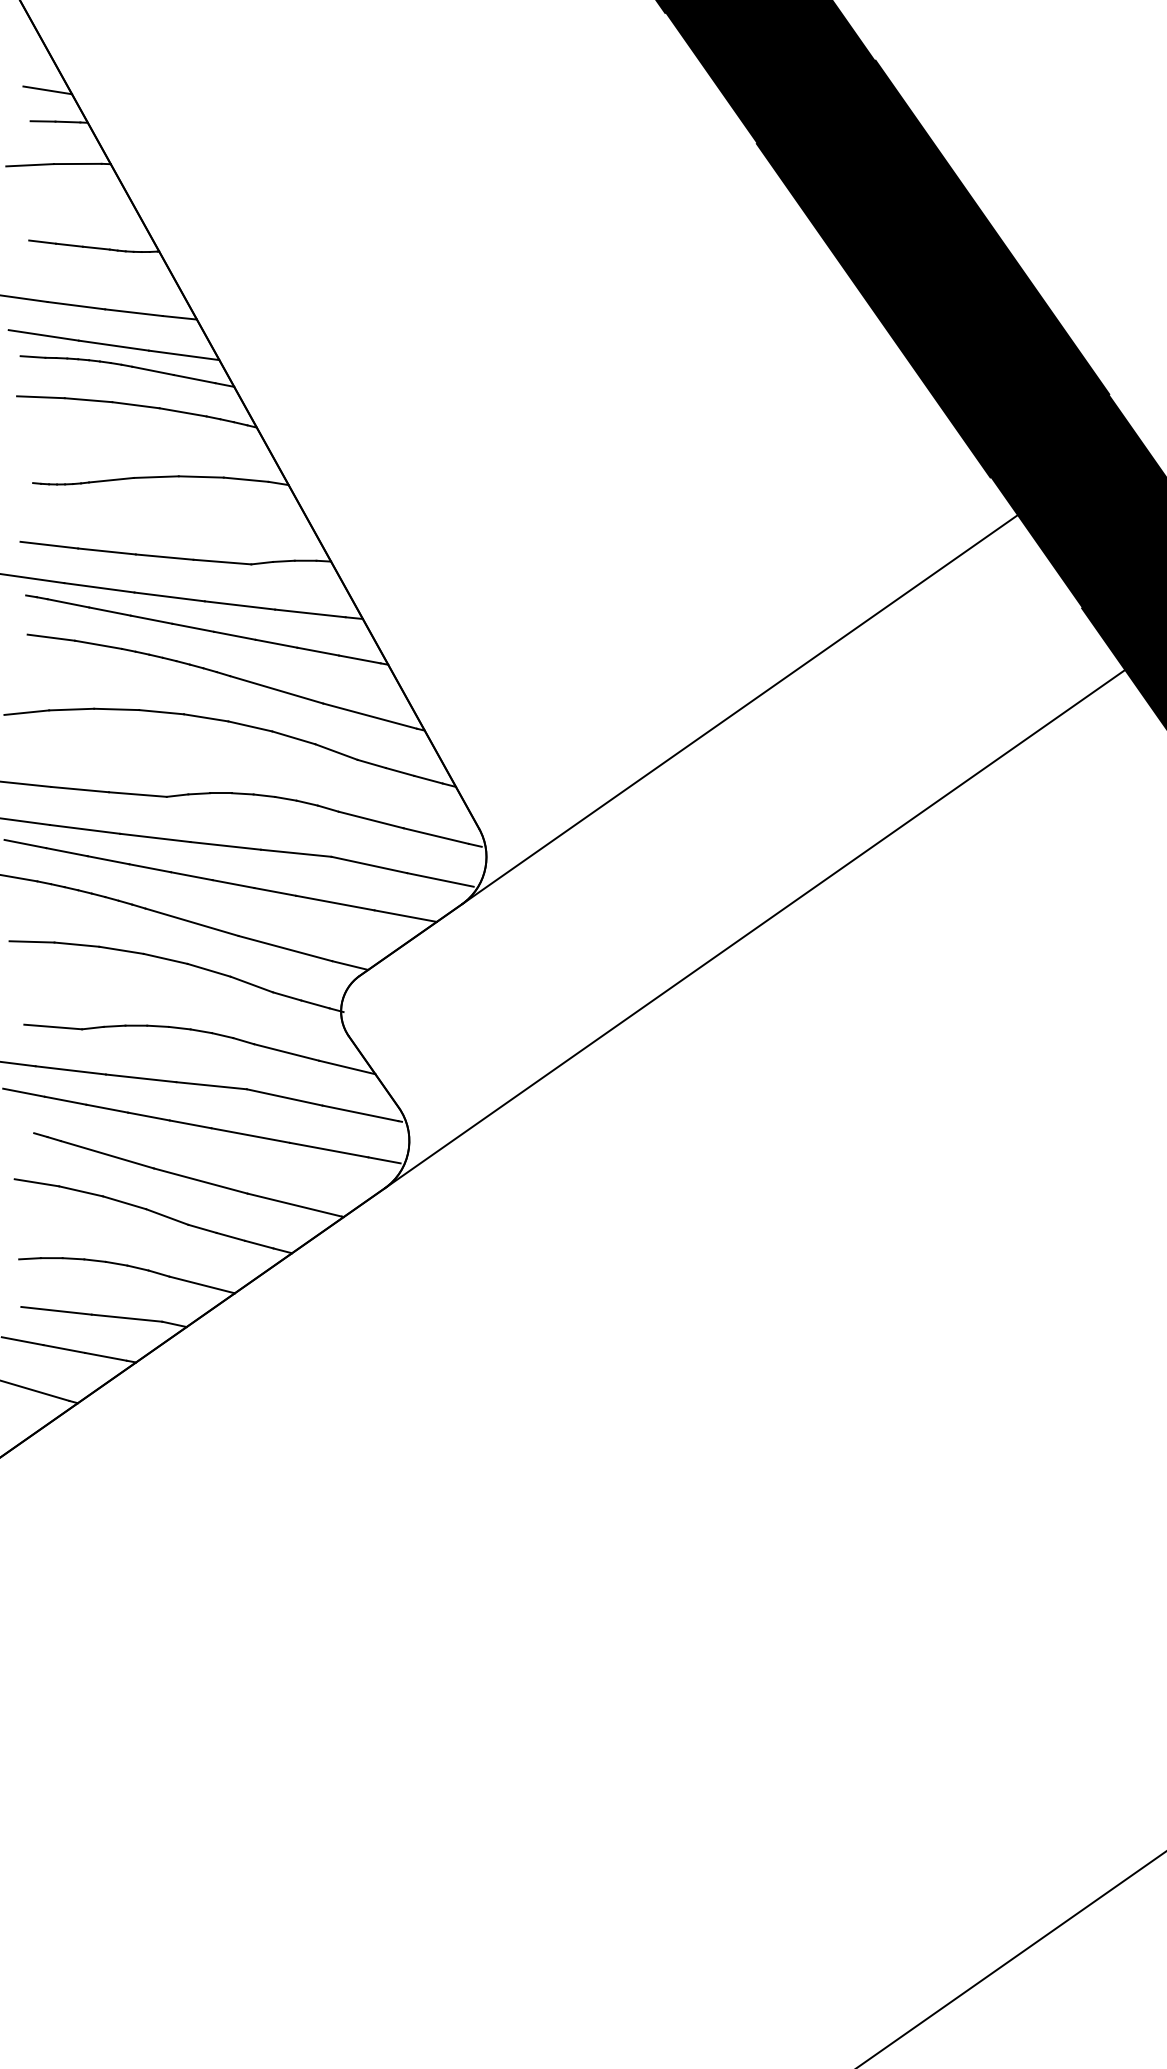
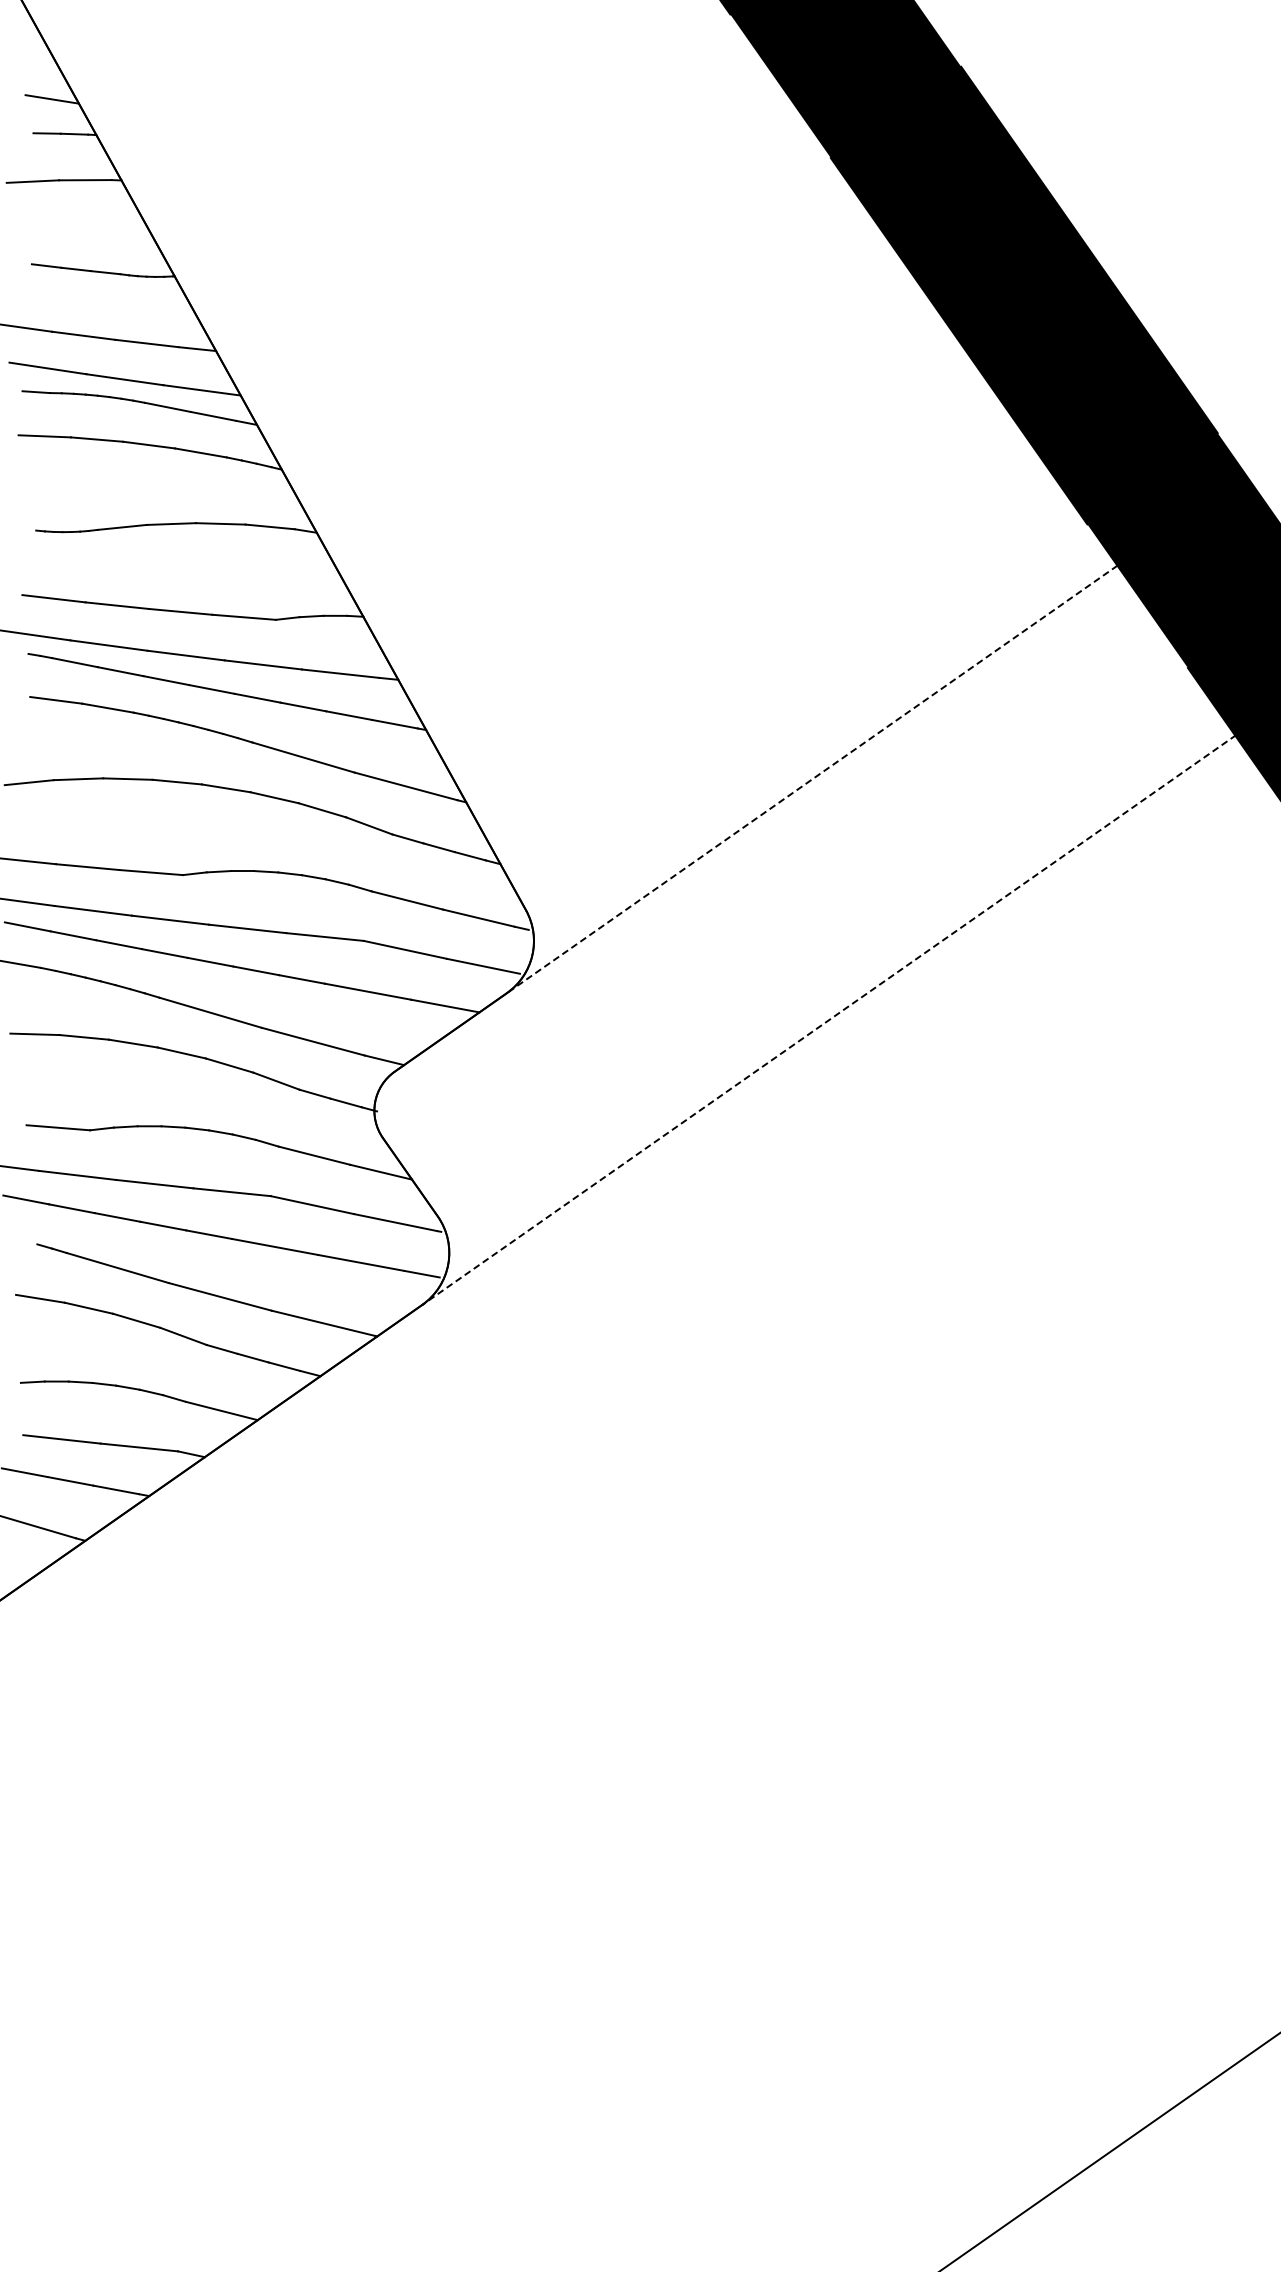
line: (740, 709) -> (812, 779), solid -> dashed
line: (755, 929) -> (829, 1020), solid -> dashed

